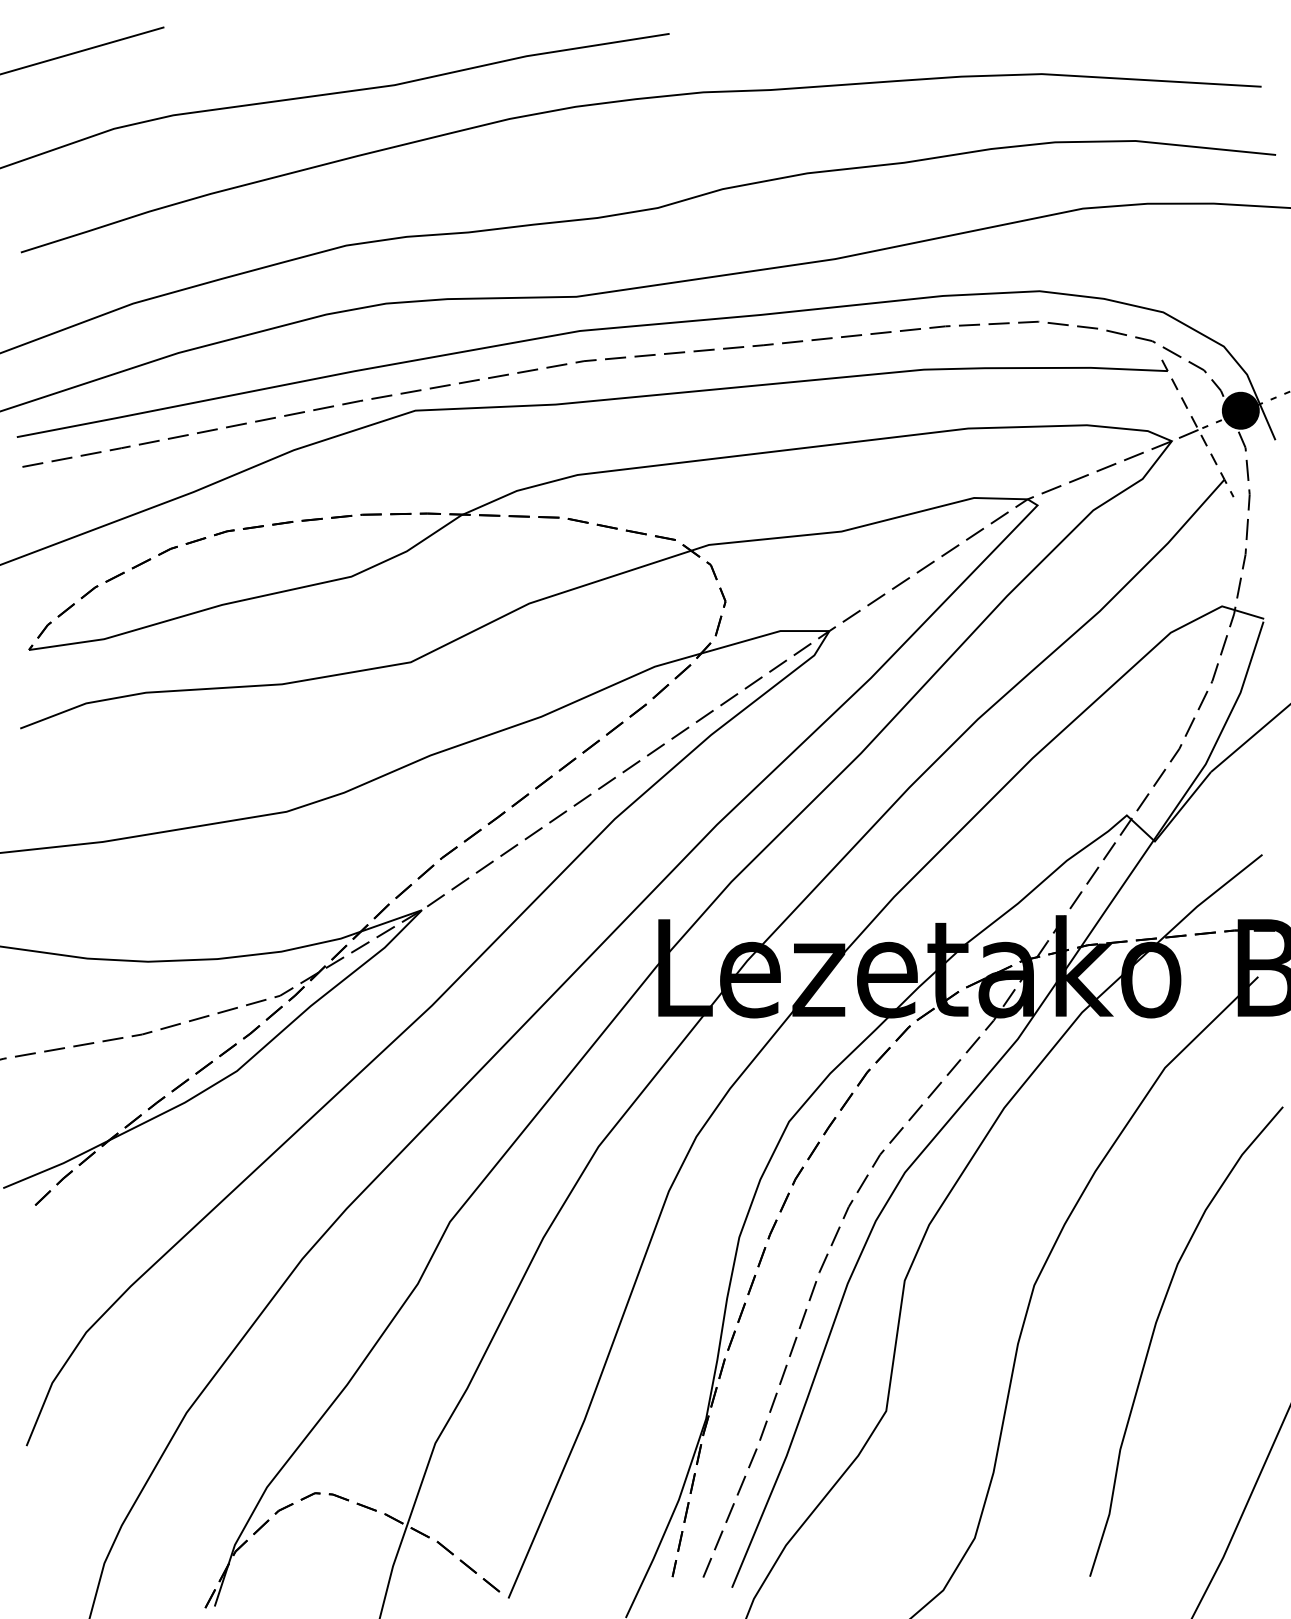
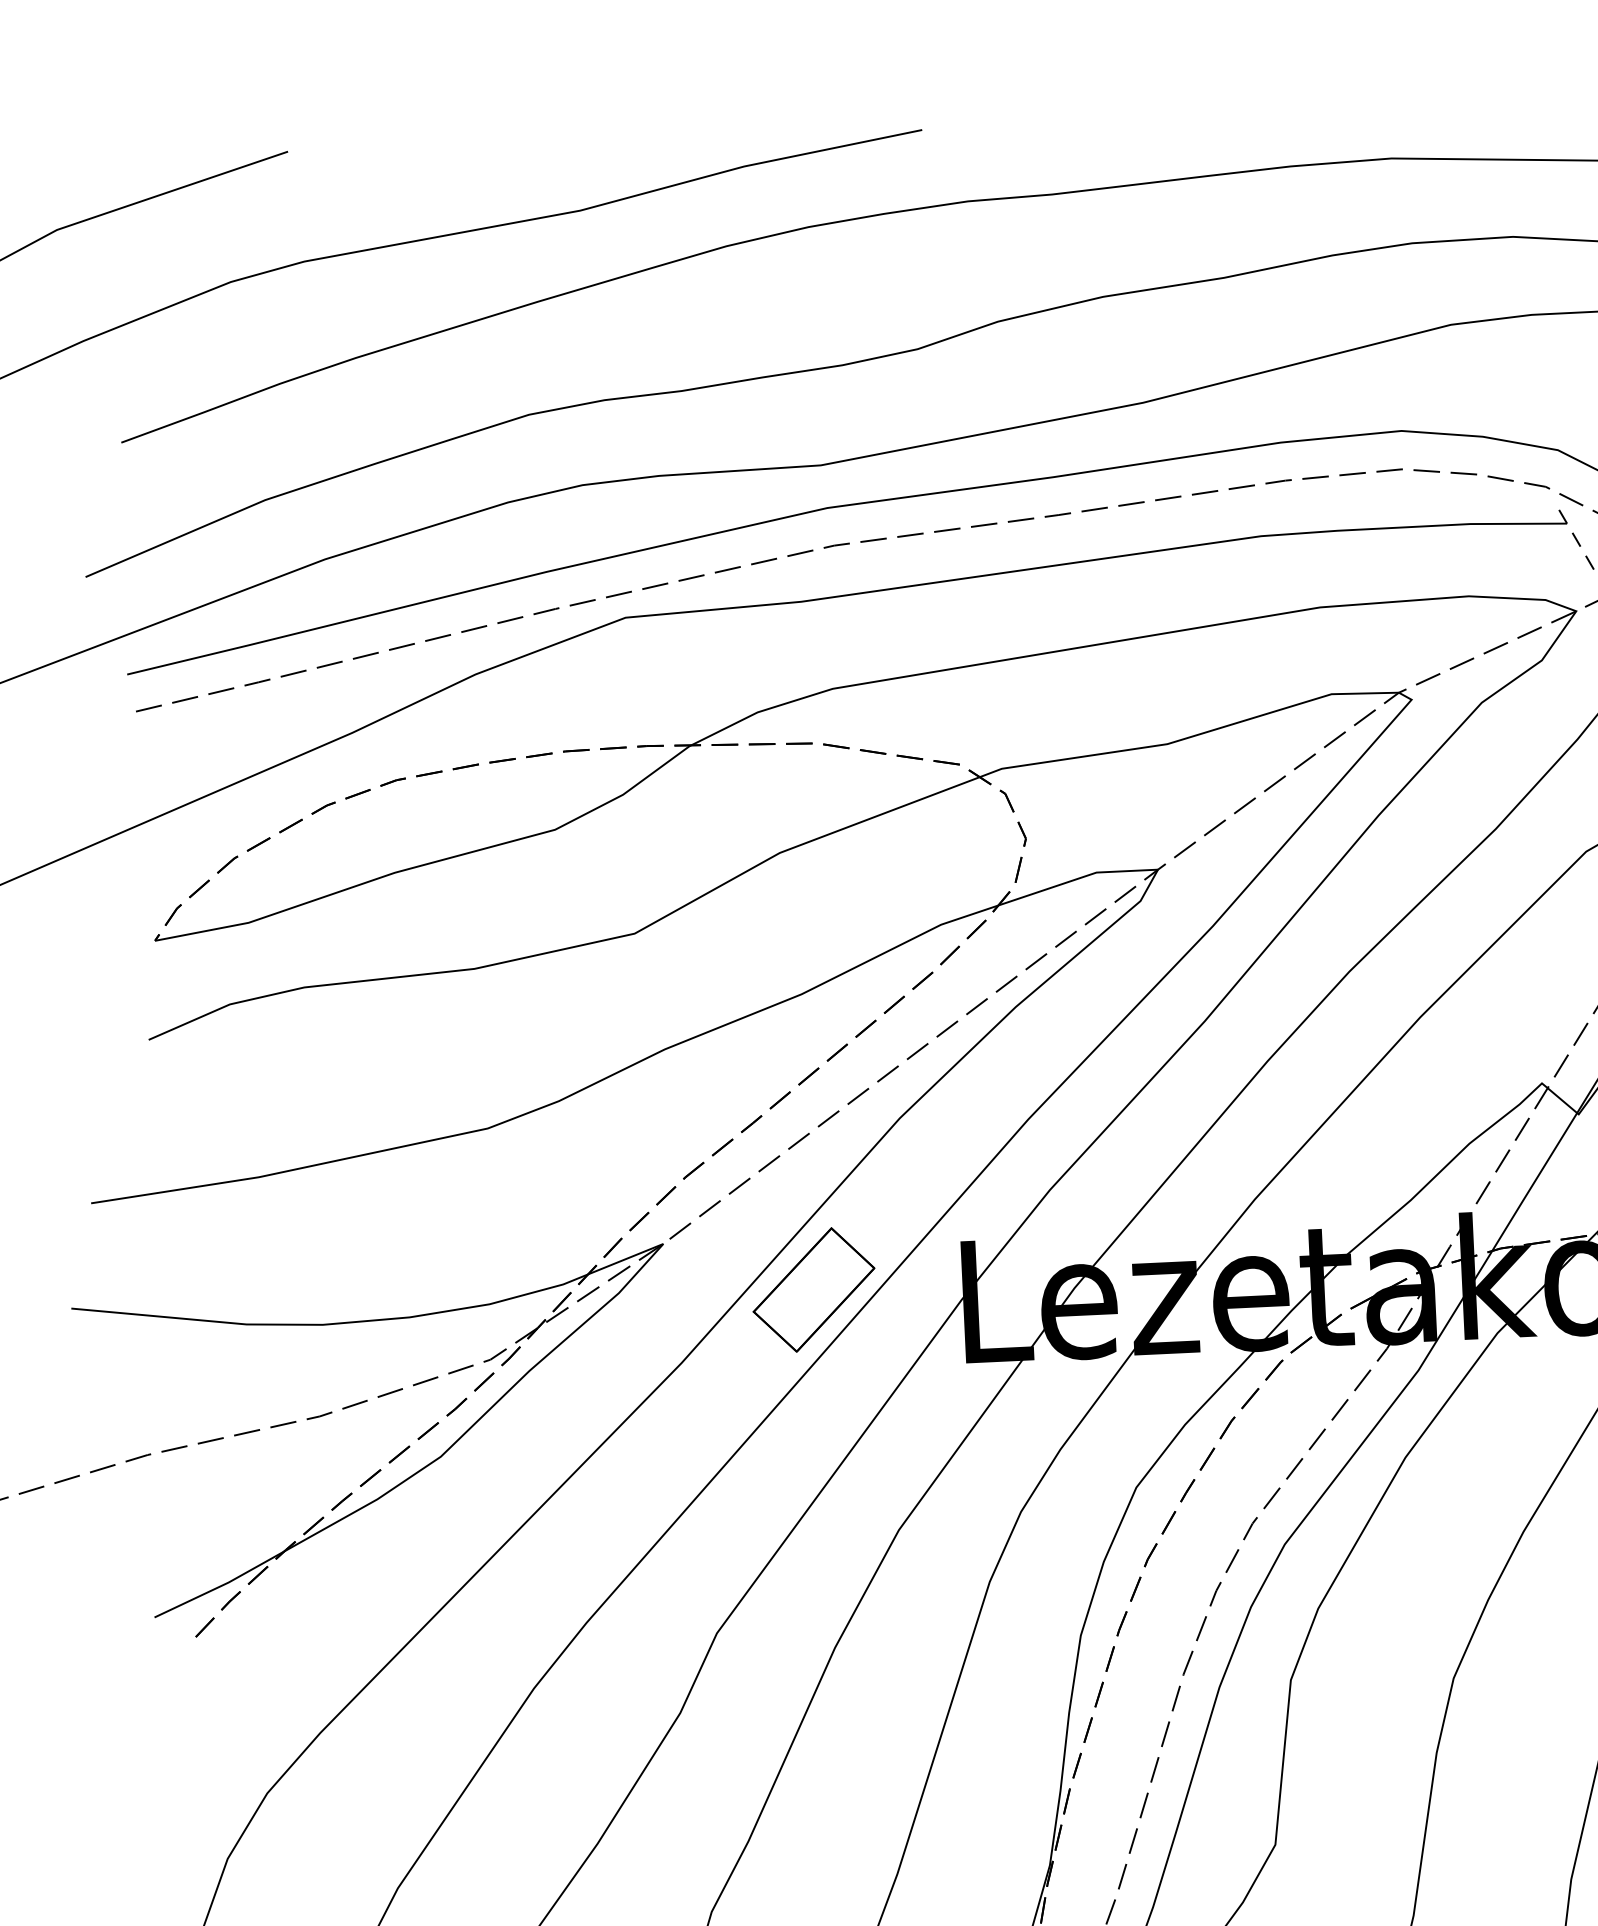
part: (539, 951) -> (813, 1288), added

